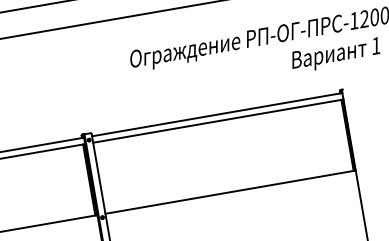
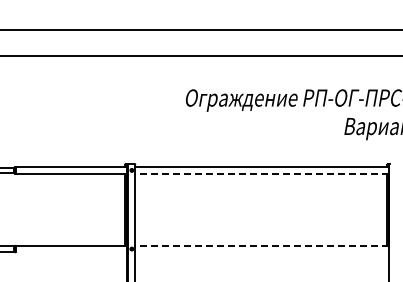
line: (217, 121) -> (261, 173), solid -> dashed
line: (229, 192) -> (261, 245), solid -> dashed

